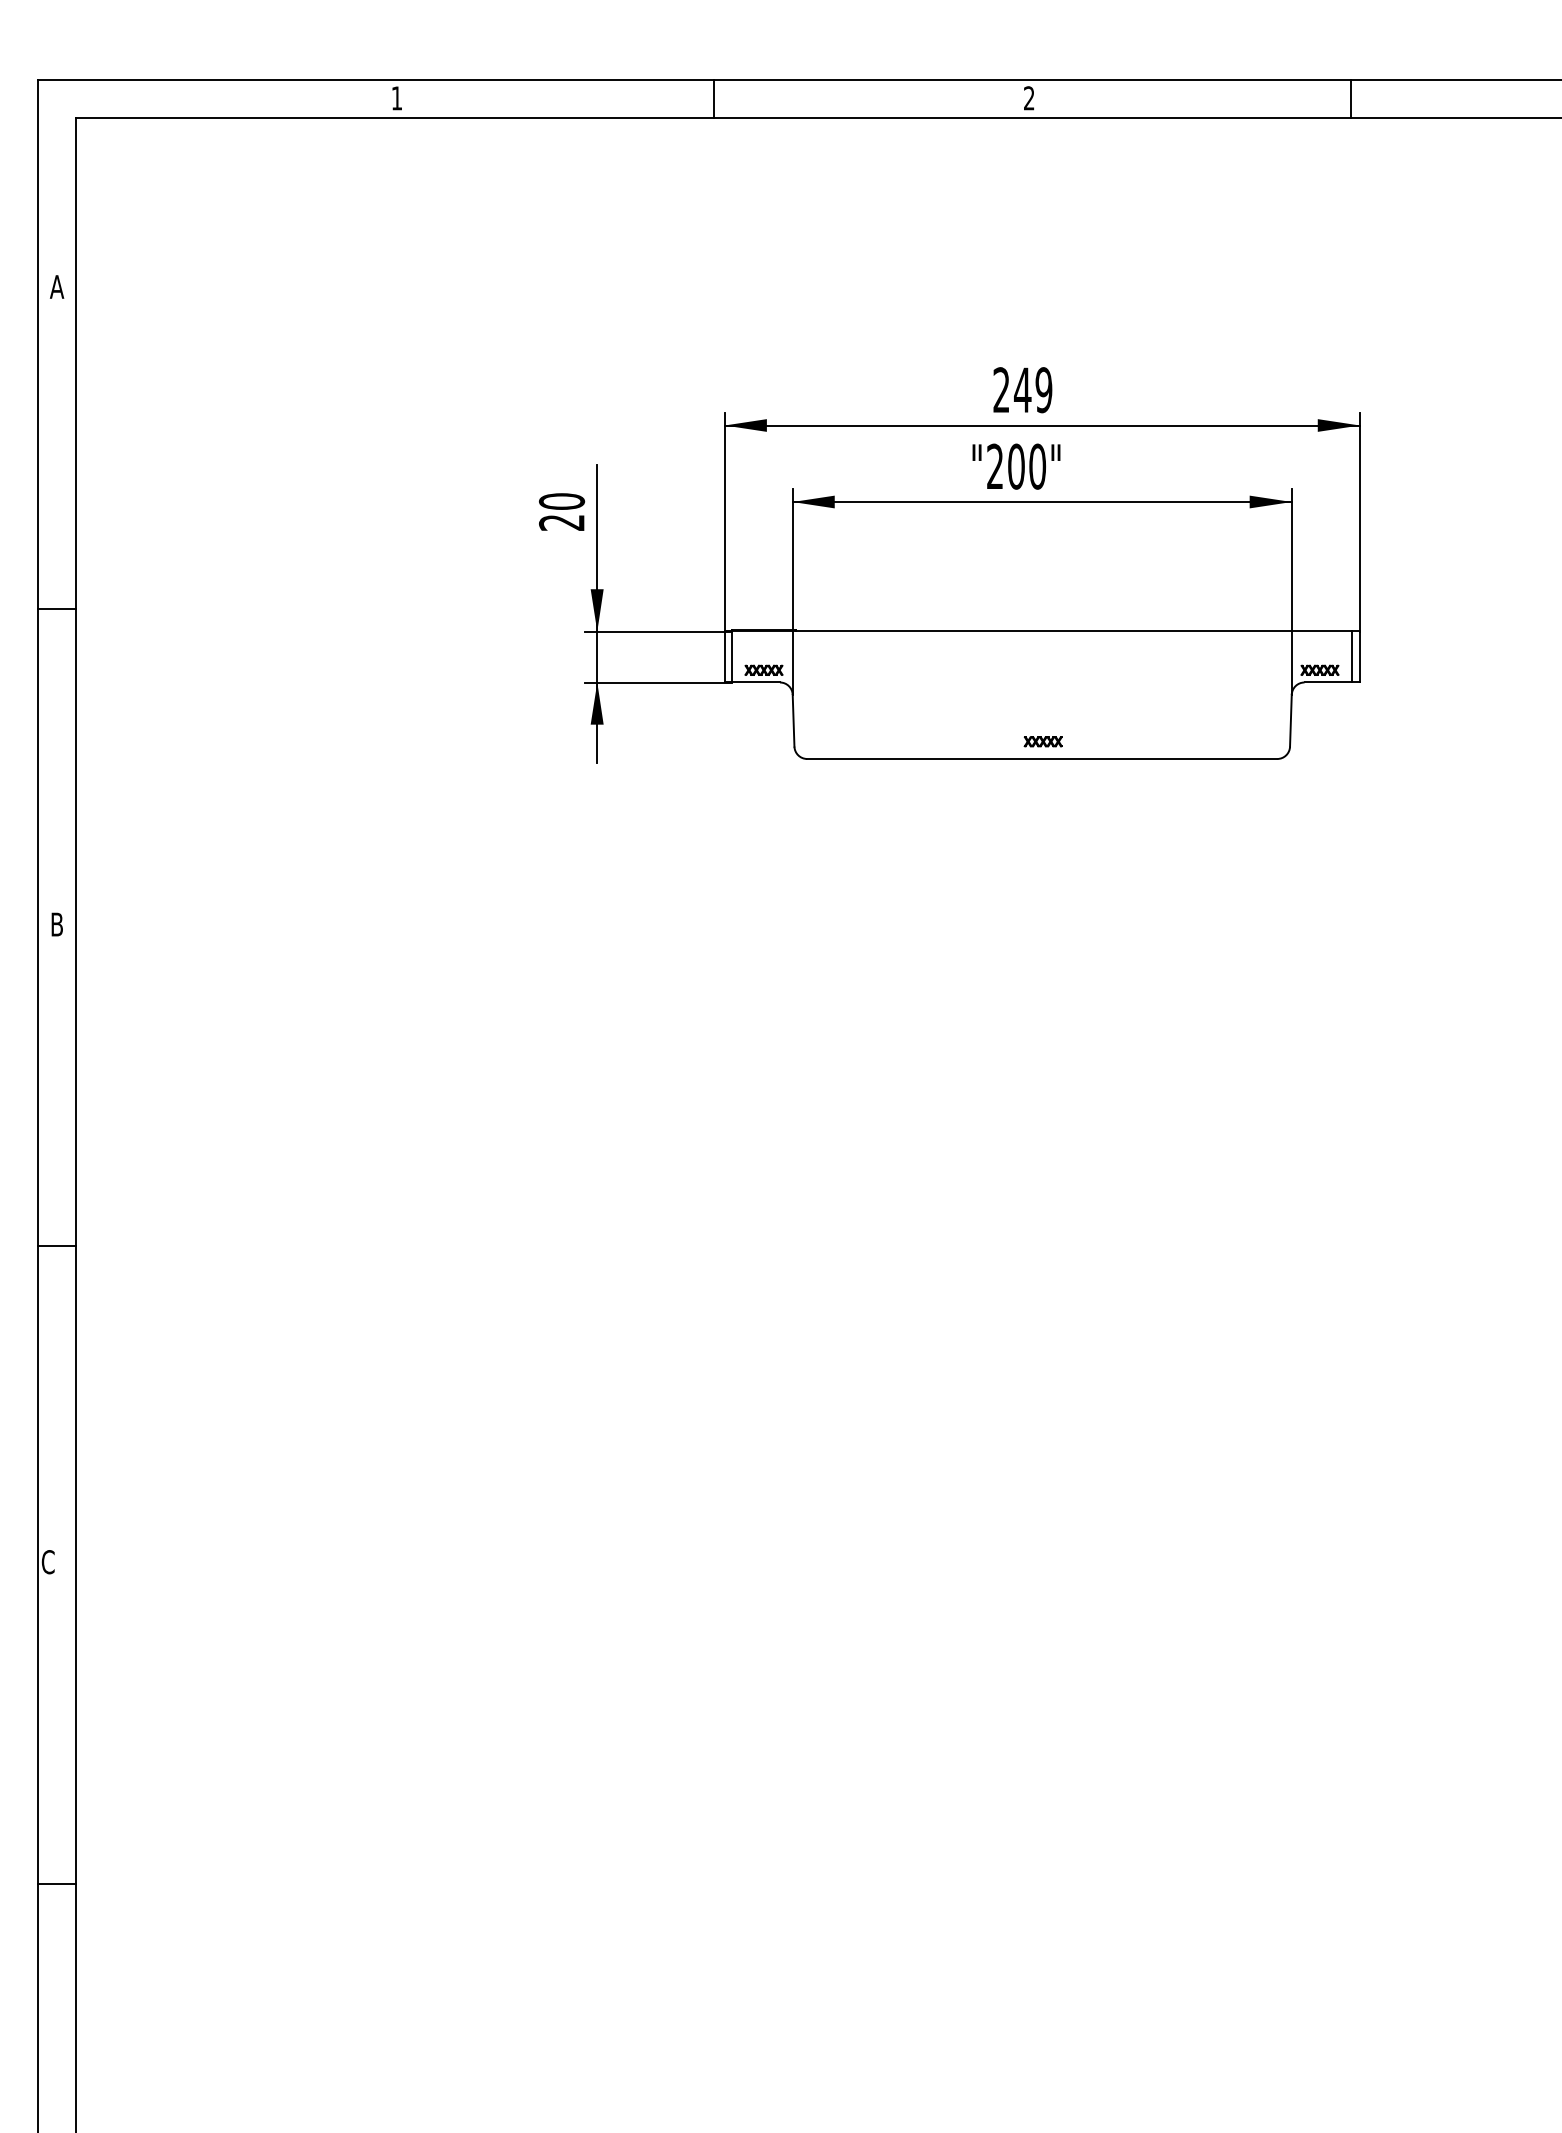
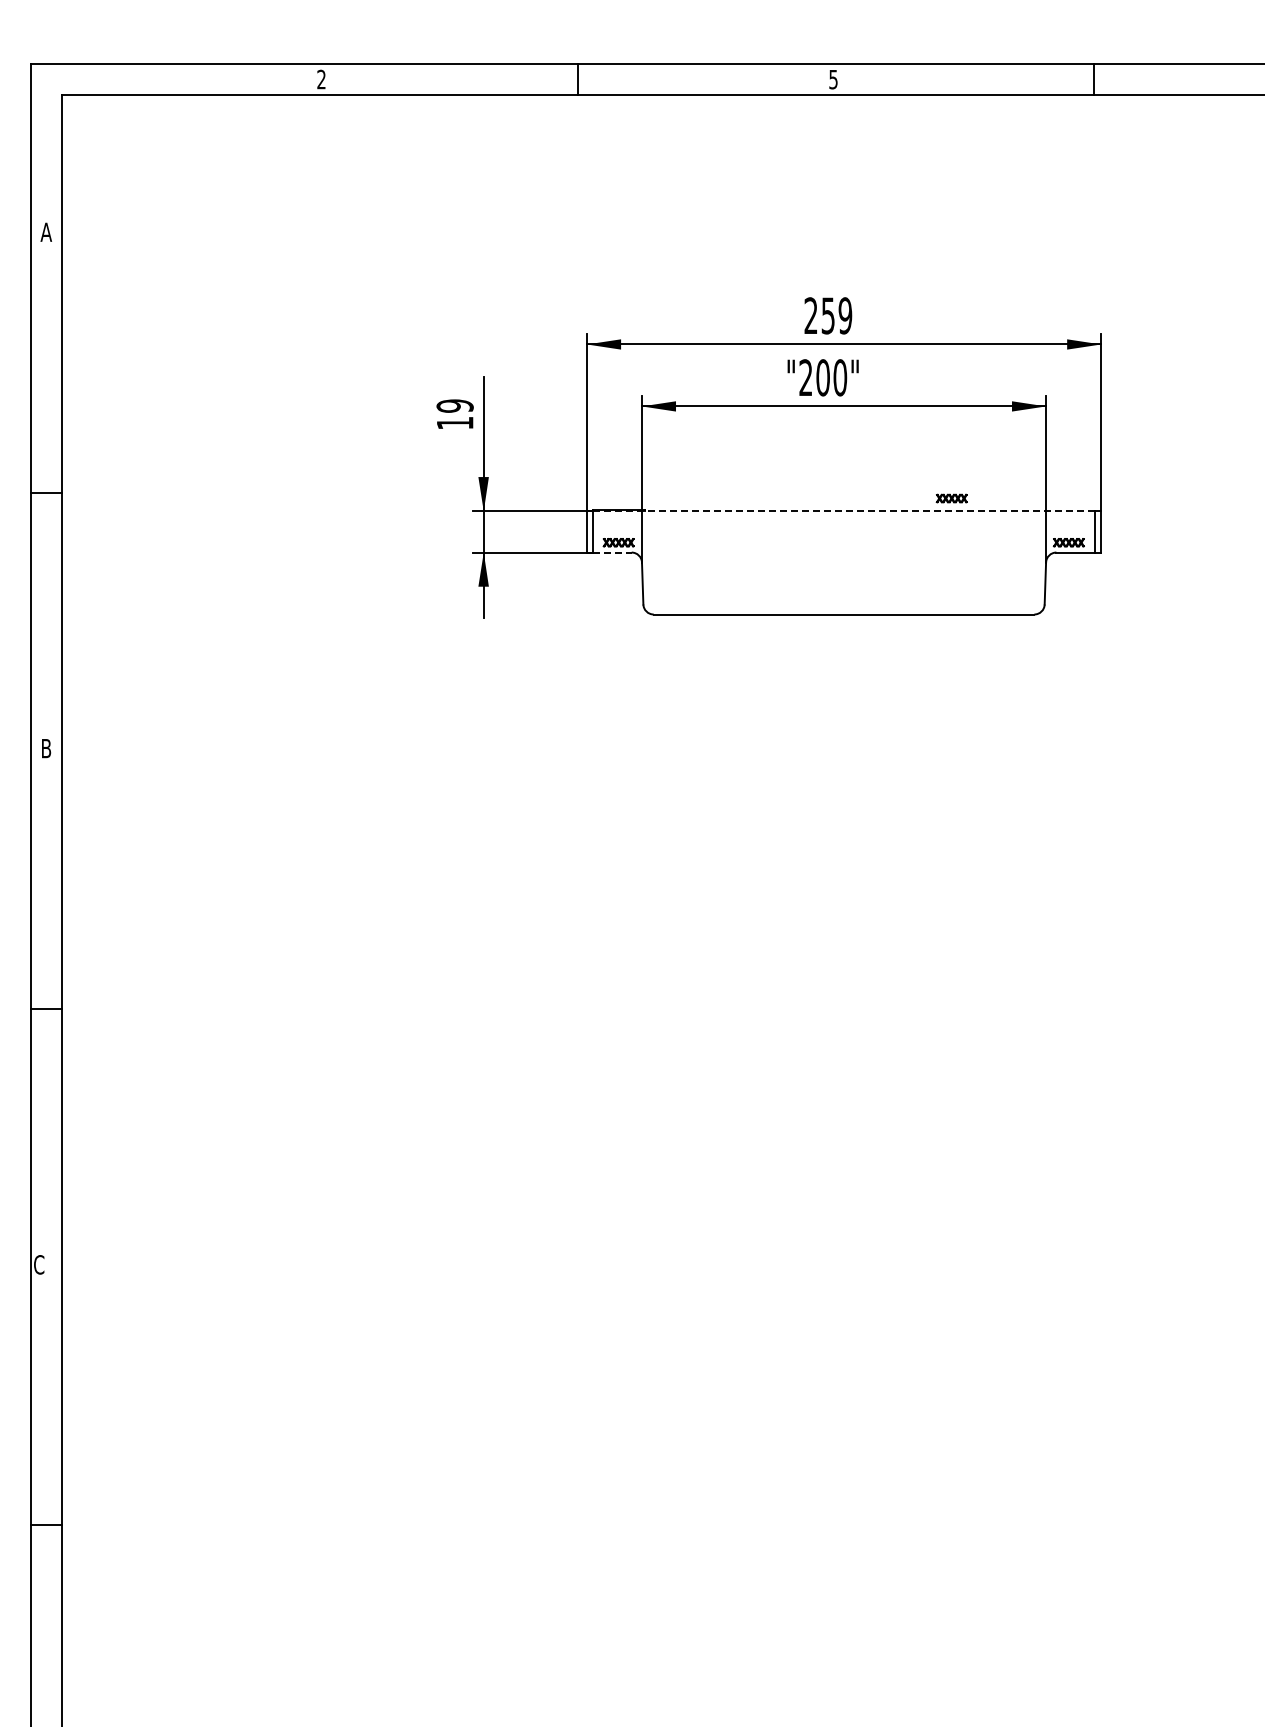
text: (396, 98) -> (321, 79), 1 -> 2
text: (1029, 98) -> (833, 79), 2 -> 5
text: (1023, 389) -> (828, 315), 249 -> 259
text: (561, 511) -> (454, 414), 20 -> 19
line: (1042, 631) -> (844, 511), solid -> dashed
line: (756, 682) -> (612, 552), solid -> dashed
part: (1042, 741) -> (951, 498), moved

